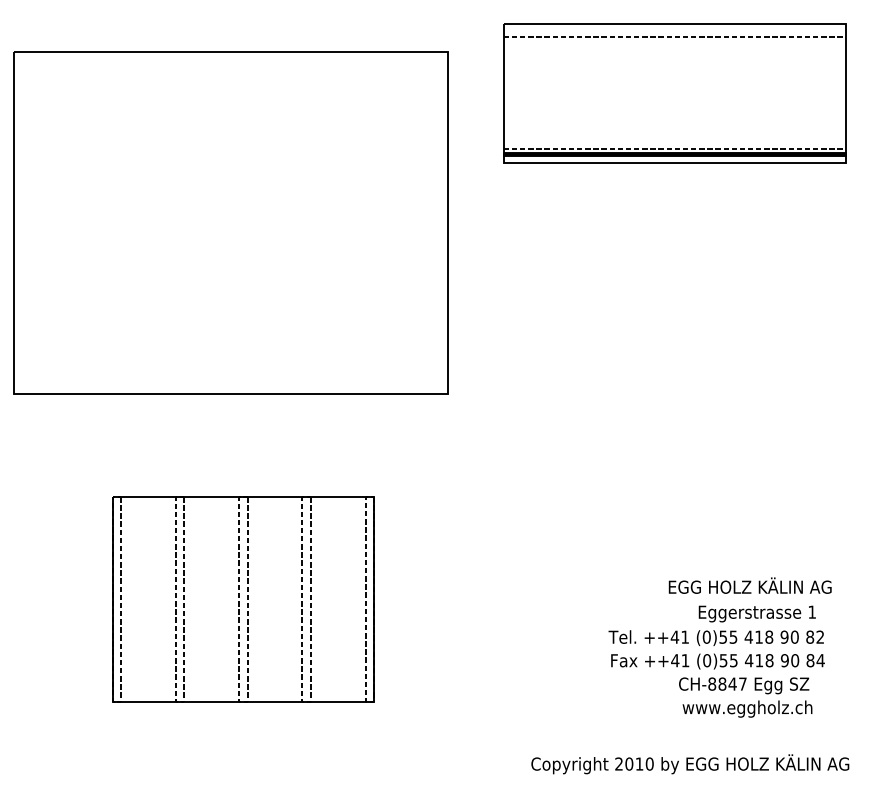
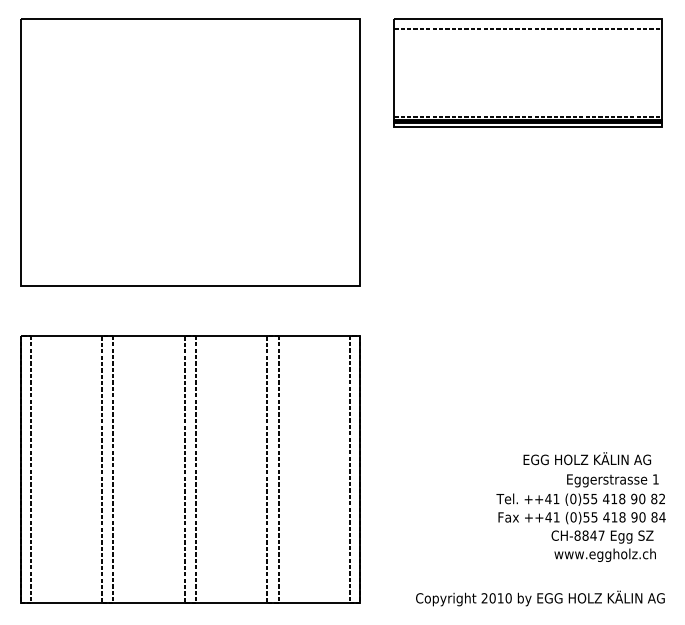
part: (230, 222) -> (190, 152), moved
part: (243, 599) -> (190, 469), size x1.67
text: (715, 660) -> (580, 517), moved

